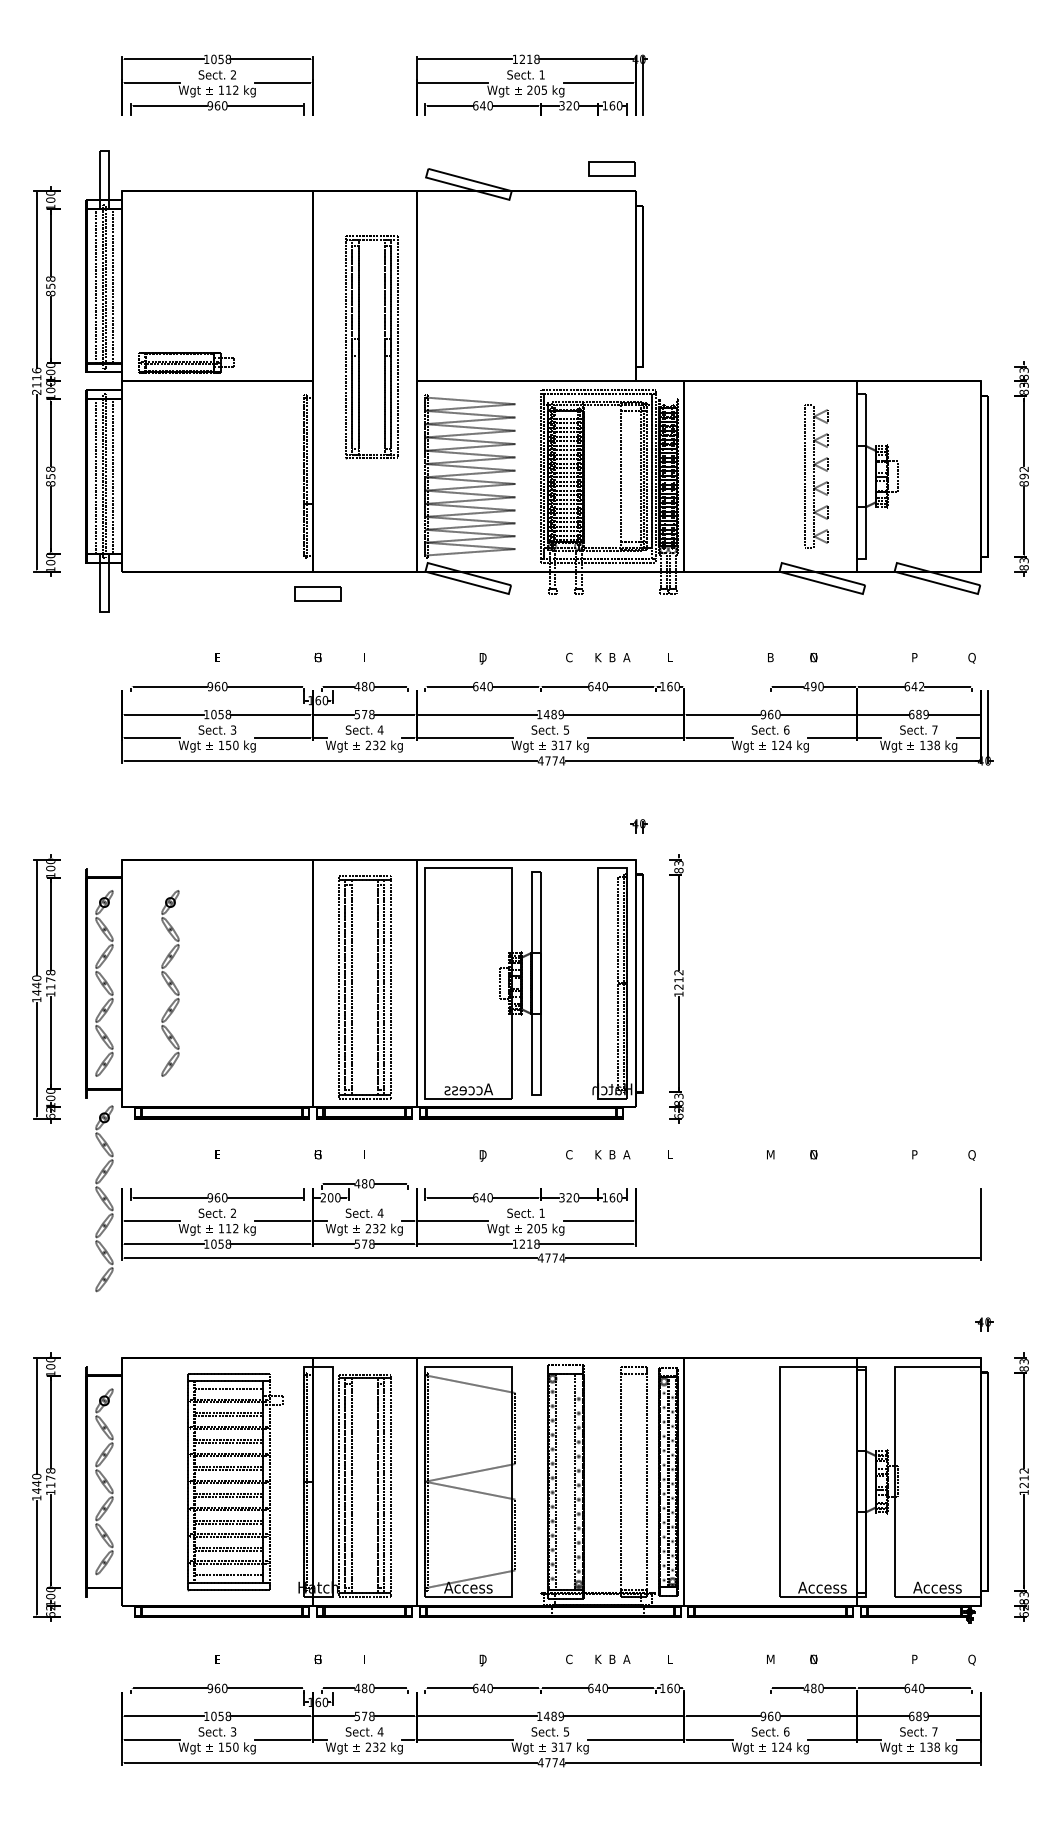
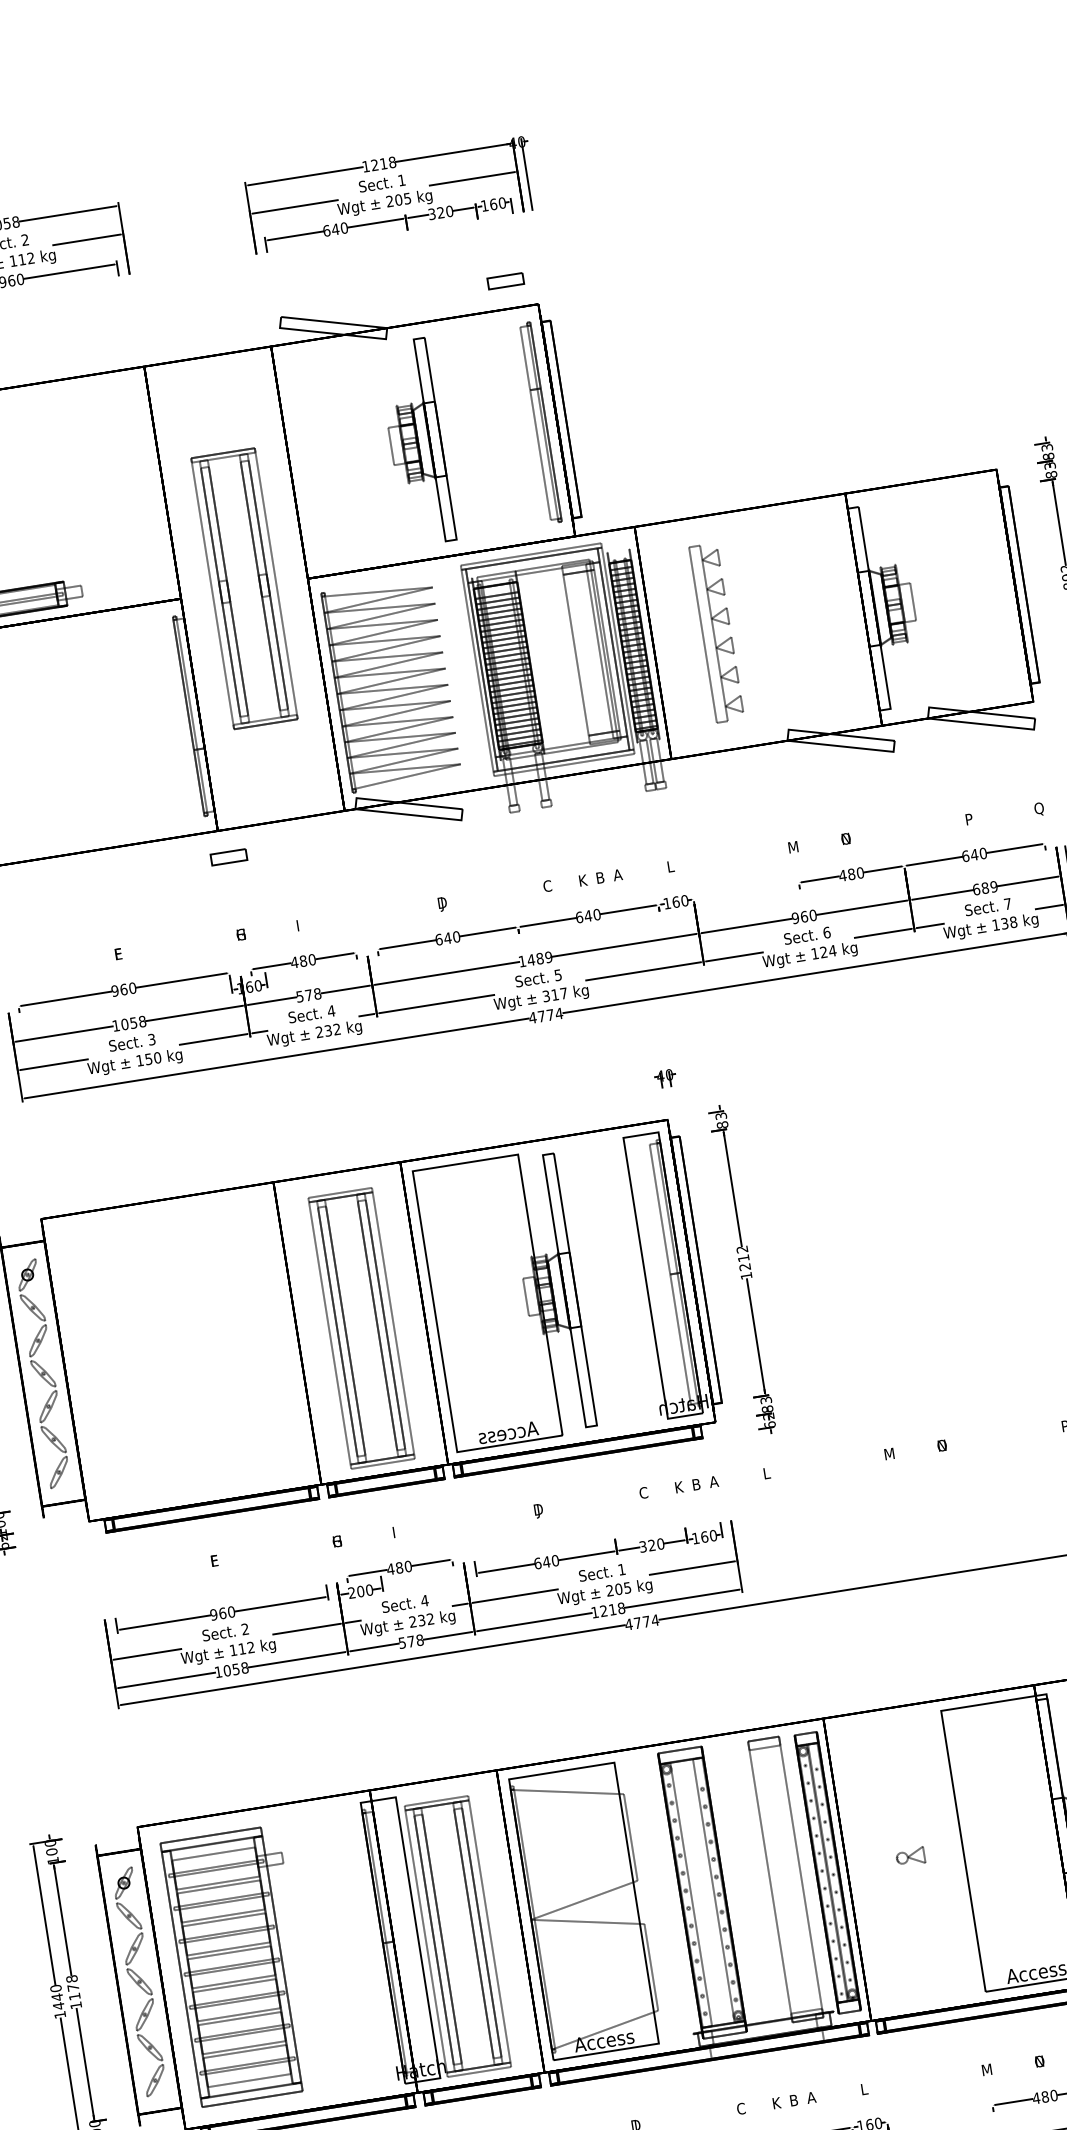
part: (612, 168) -> (505, 280), size x0.62
part: (520, 286) -> (416, 442), added
part: (622, 286) -> (540, 423), added
part: (359, 346) -> (229, 589), moved
part: (816, 476) -> (716, 632), moved
part: (318, 594) -> (229, 857), size x0.62
text: (770, 657) -> (793, 847), B -> M
text: (813, 686) -> (851, 874), 490 -> 480
text: (921, 686) -> (983, 853), 642 -> 640
part: (170, 983) -> (123, 1361), removed
part: (104, 1198) -> (84, 1636), removed
part: (736, 1479) -> (910, 1856), added
part: (235, 1481) -> (239, 1965), moved

